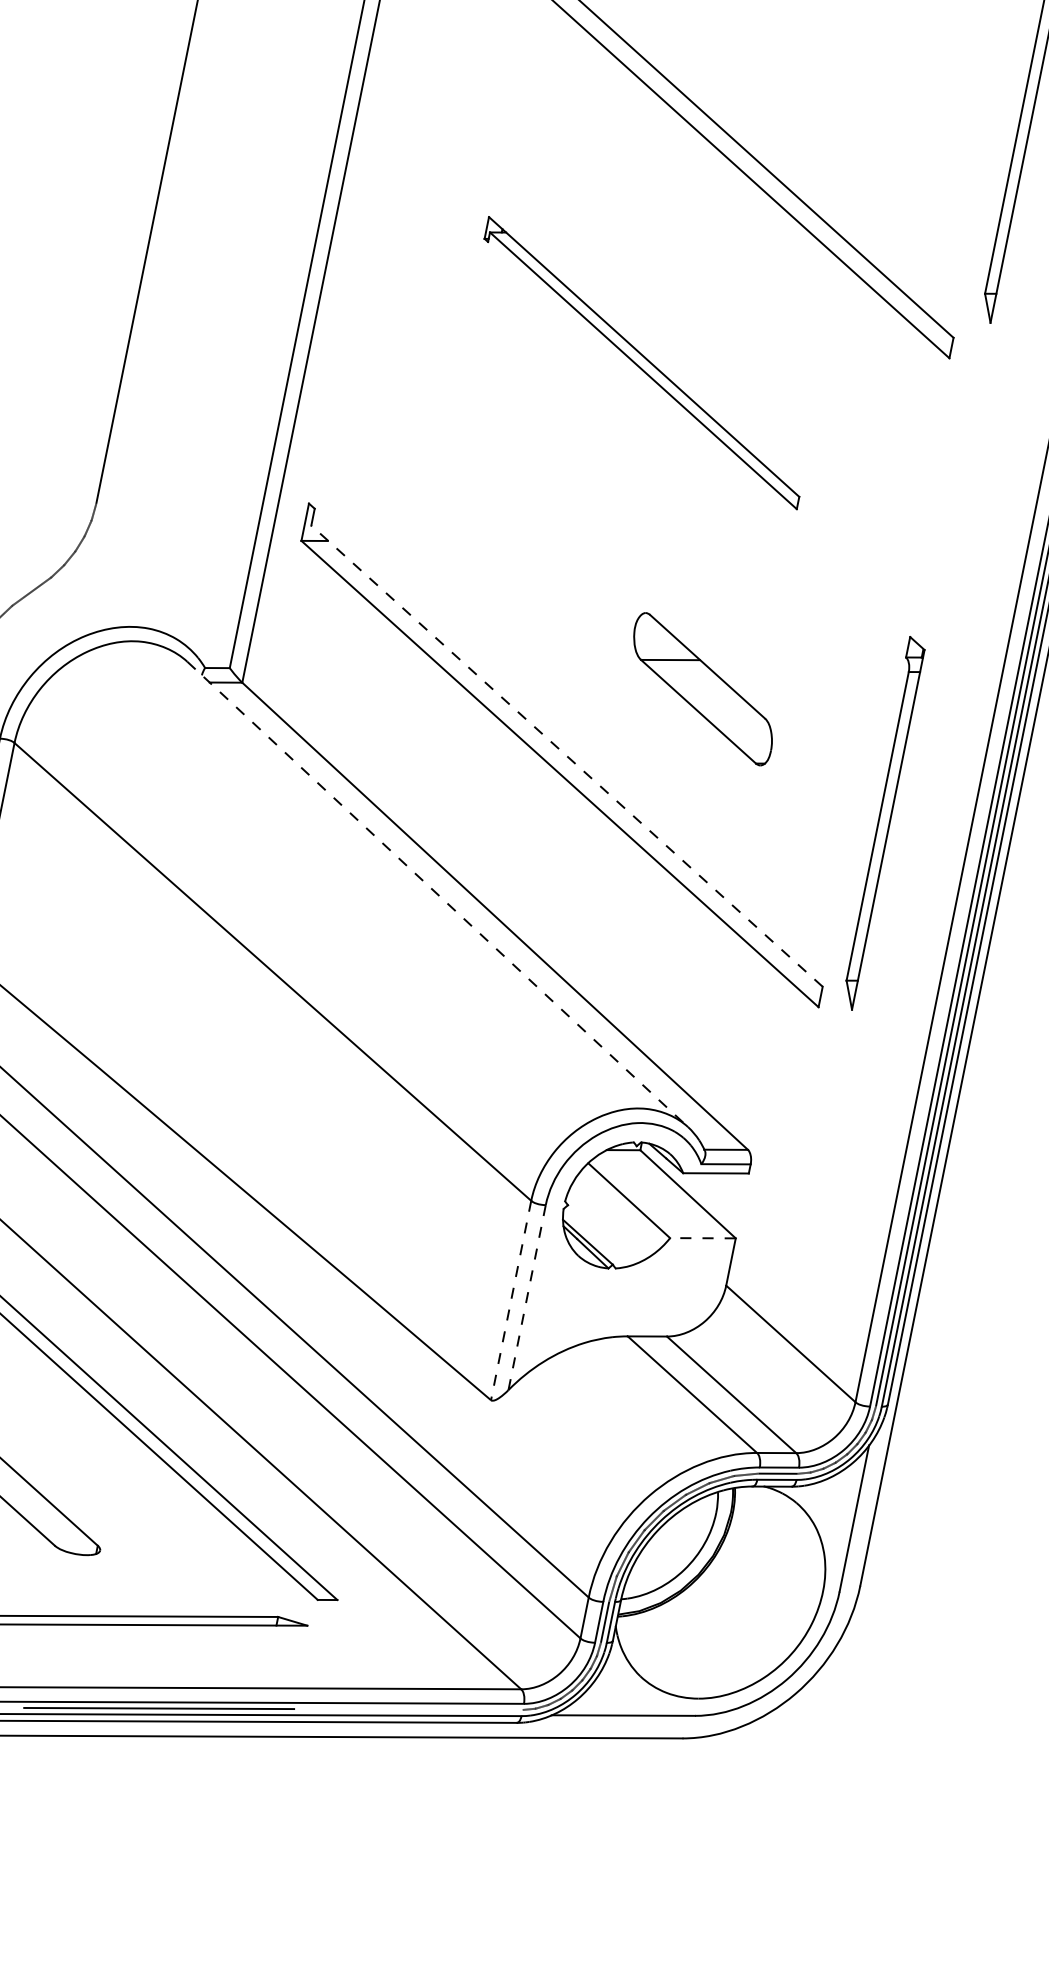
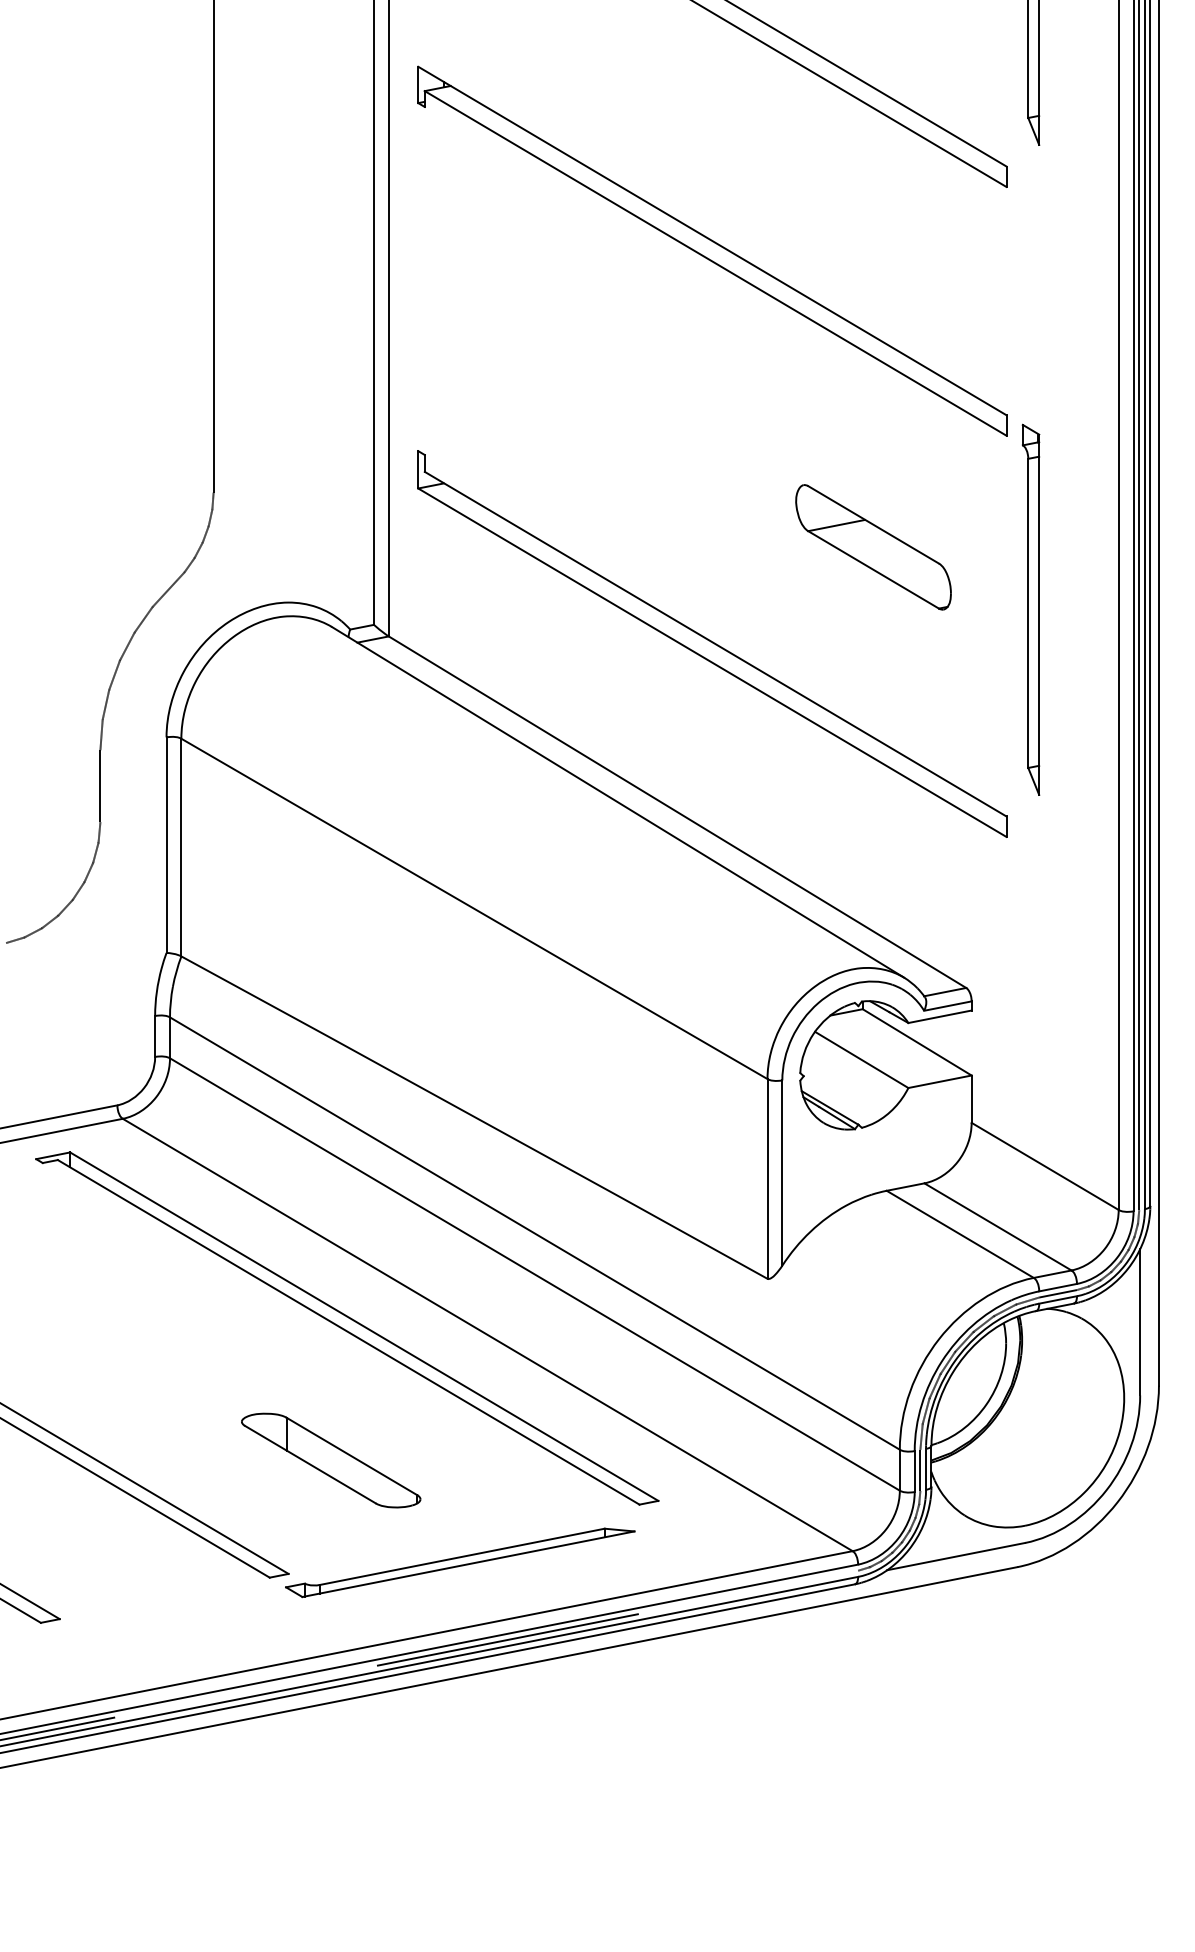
part: (643, 362) -> (712, 250), size x1.67
part: (702, 689) -> (873, 547), moved
line: (567, 755) -> (715, 643), dashed -> solid
part: (880, 822) -> (1030, 609), moved
line: (438, 894) -> (618, 802), dashed -> solid
line: (702, 1237) -> (939, 1081), dashed -> solid
line: (527, 1298) -> (782, 1173), dashed -> solid
line: (511, 1300) -> (767, 1178), dashed -> solid

